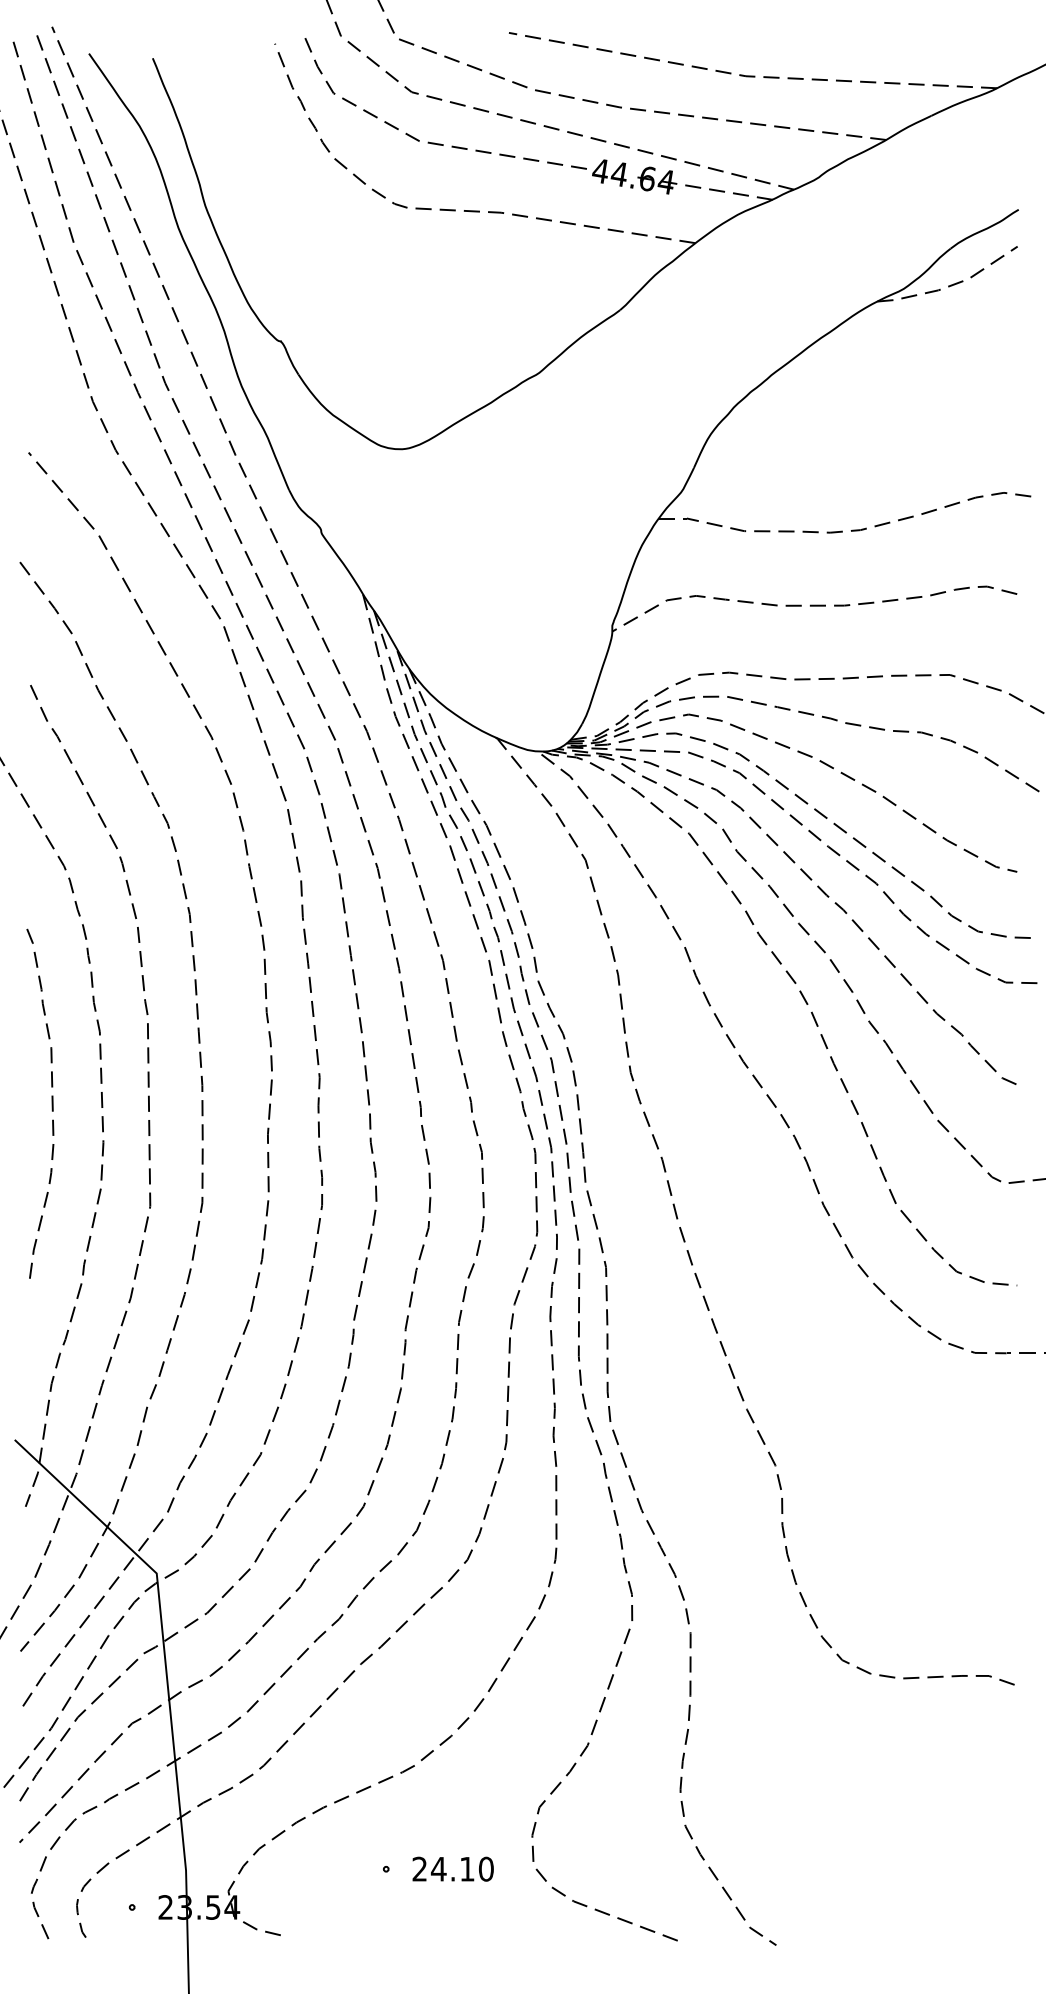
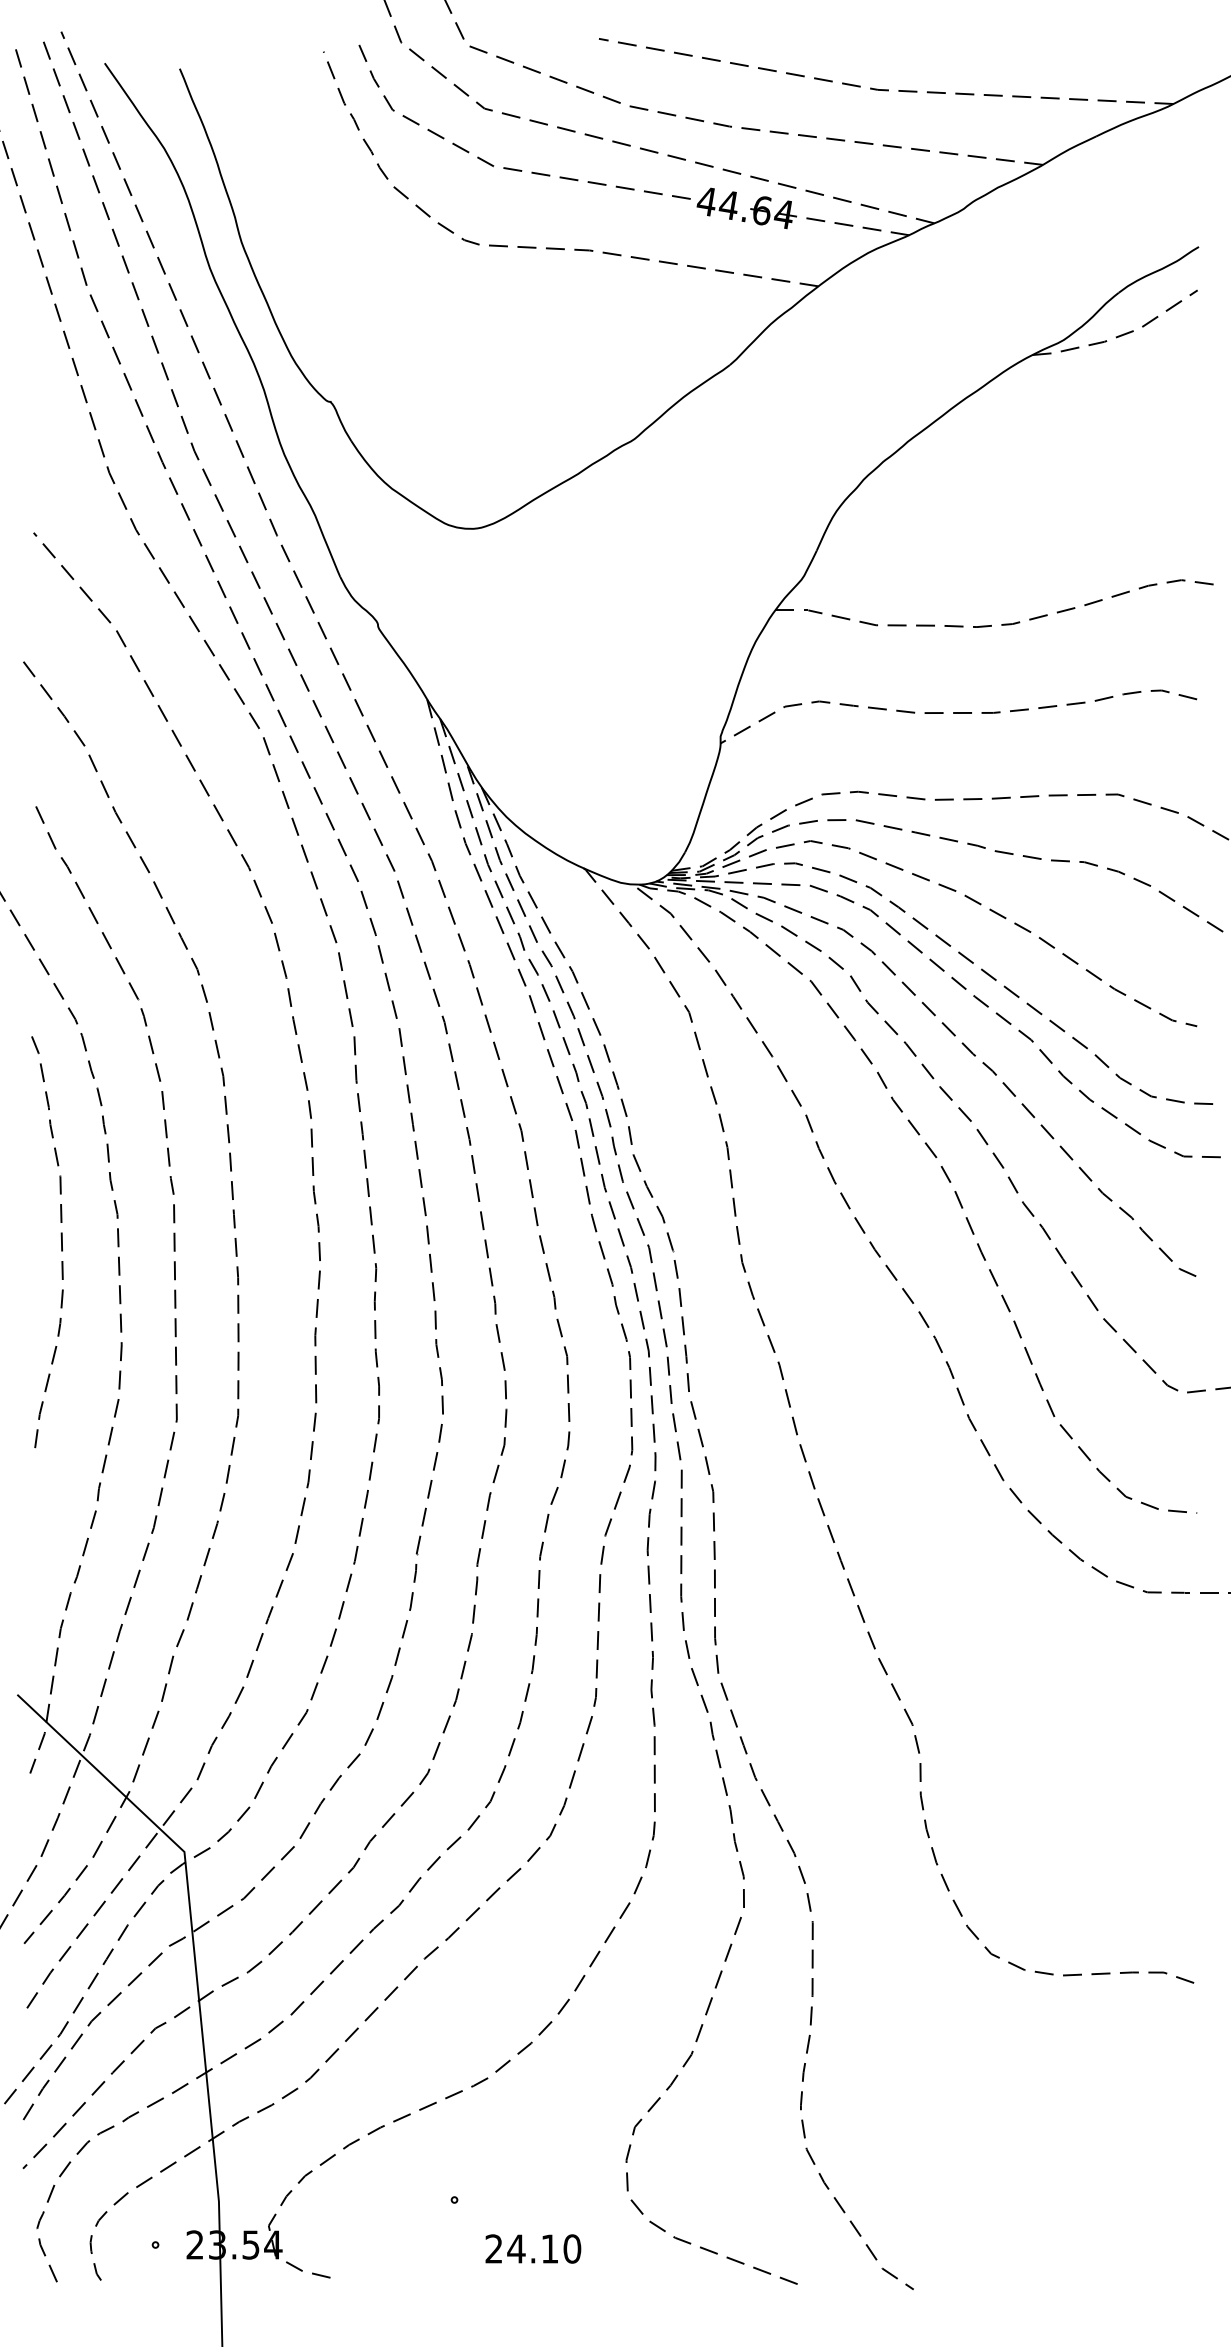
curve: (52, 1104) -> (61, 1242), moved
text: (453, 1868) -> (533, 2248), moved

